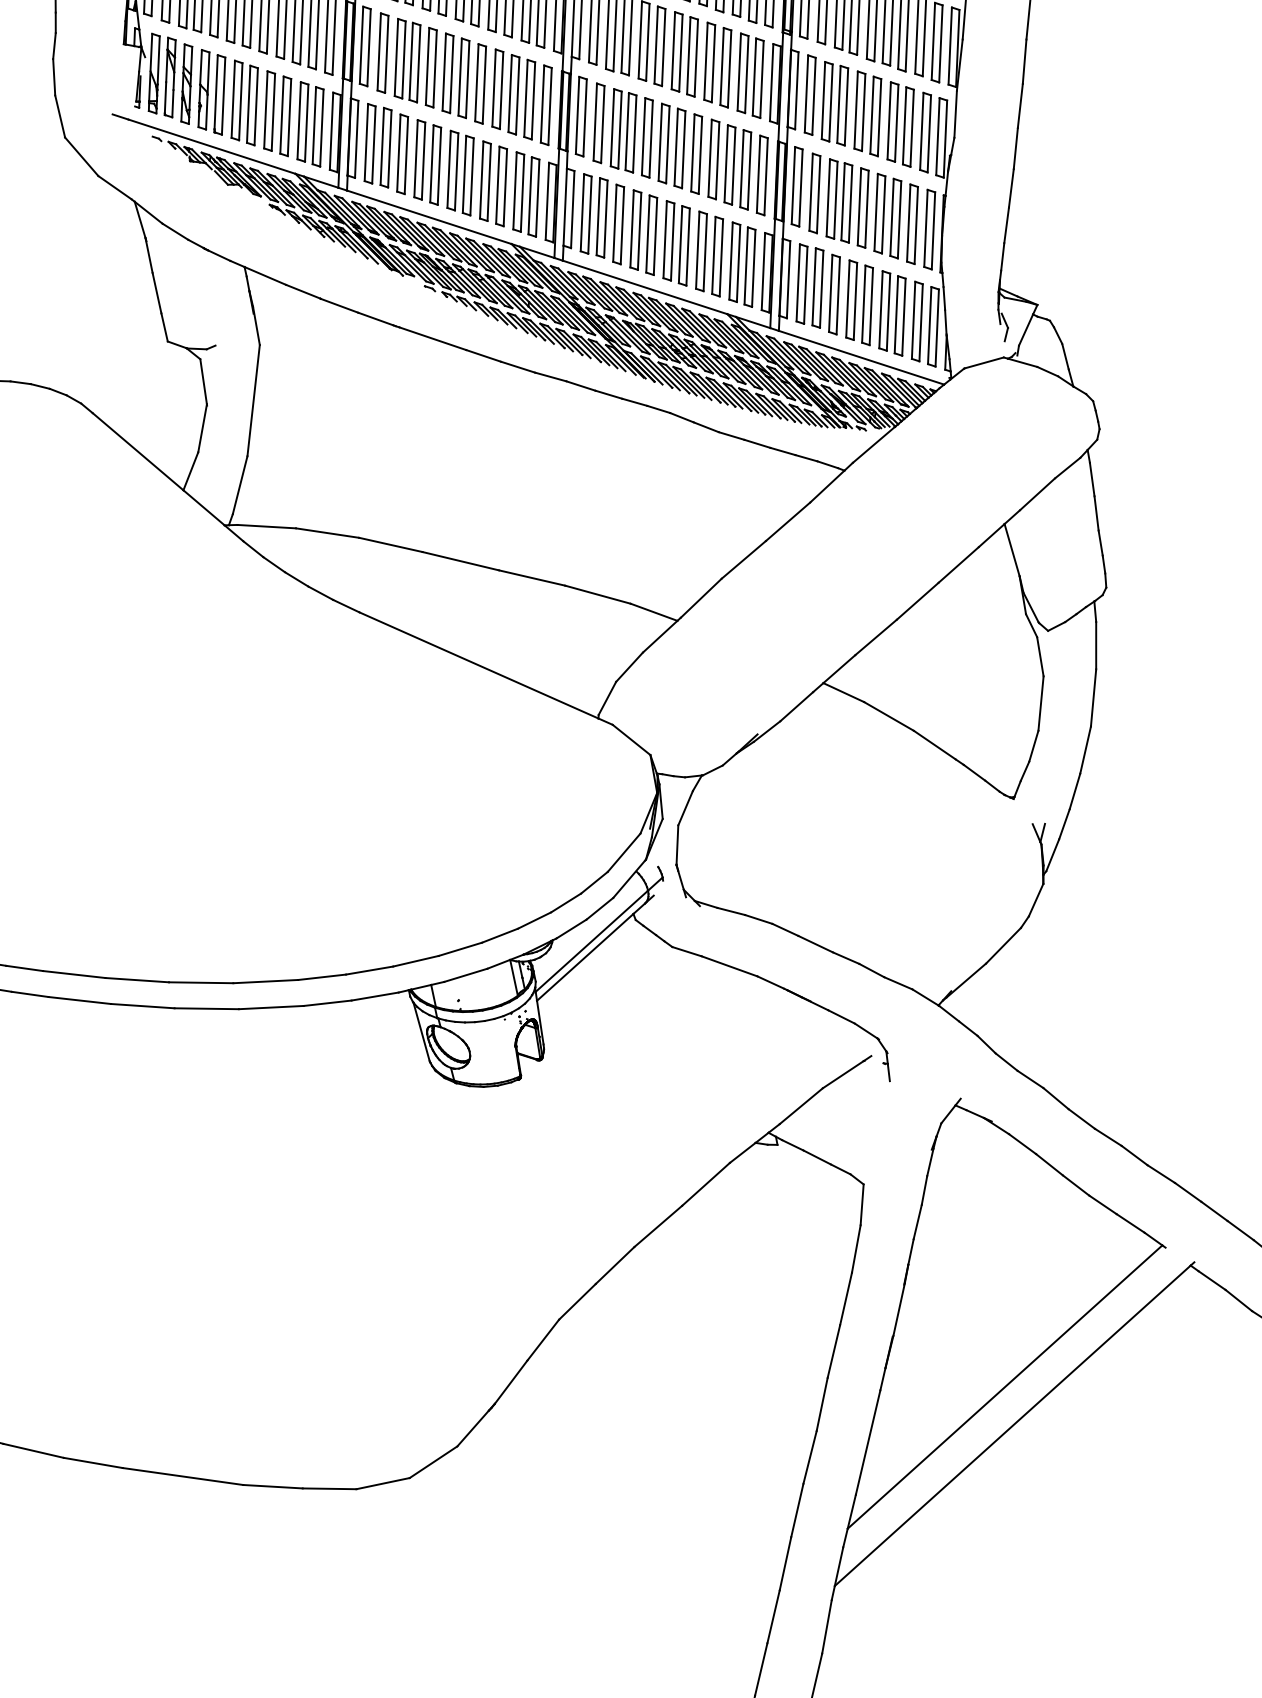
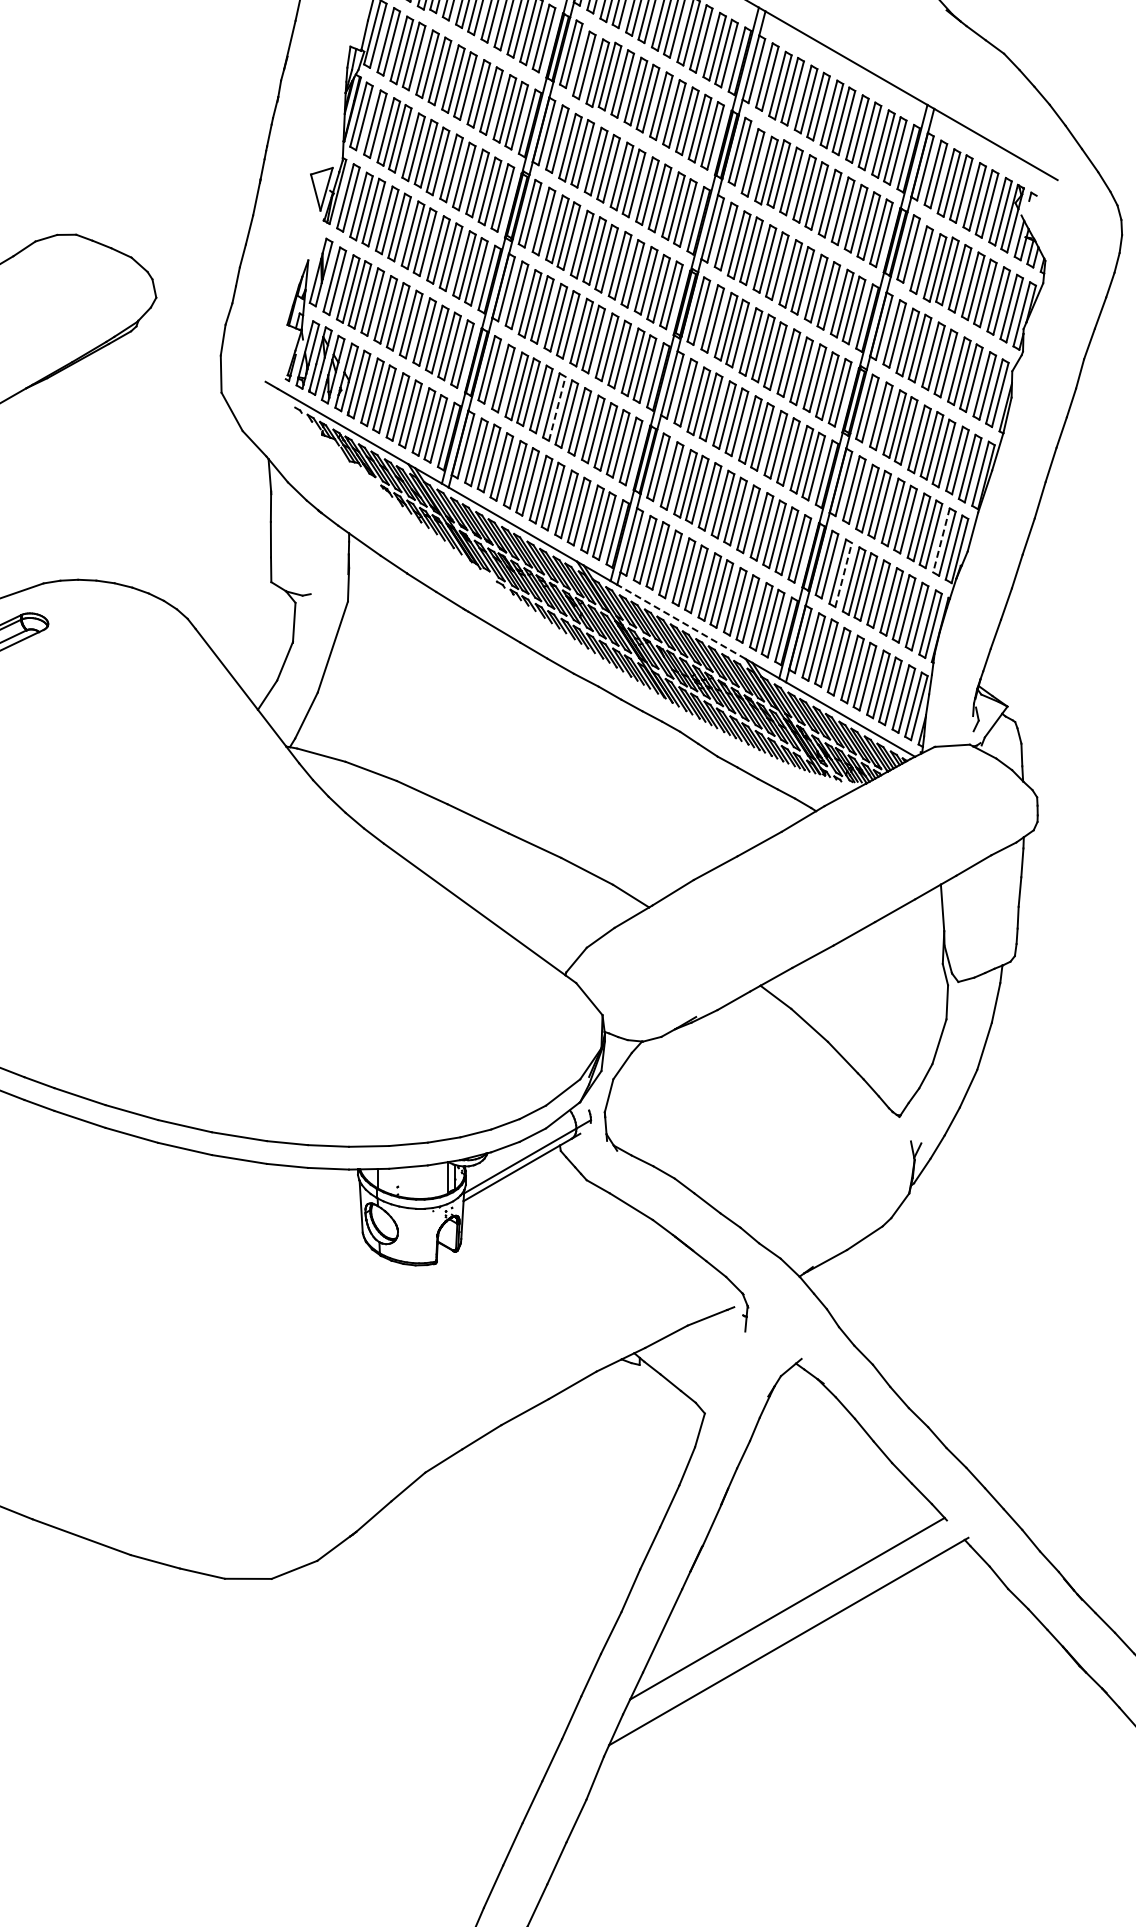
line: (451, 74) -> (557, 408), solid -> dashed
line: (921, 131) -> (941, 540), solid -> dashed
line: (818, 194) -> (843, 574), solid -> dashed
line: (645, 286) -> (681, 621), solid -> dashed

